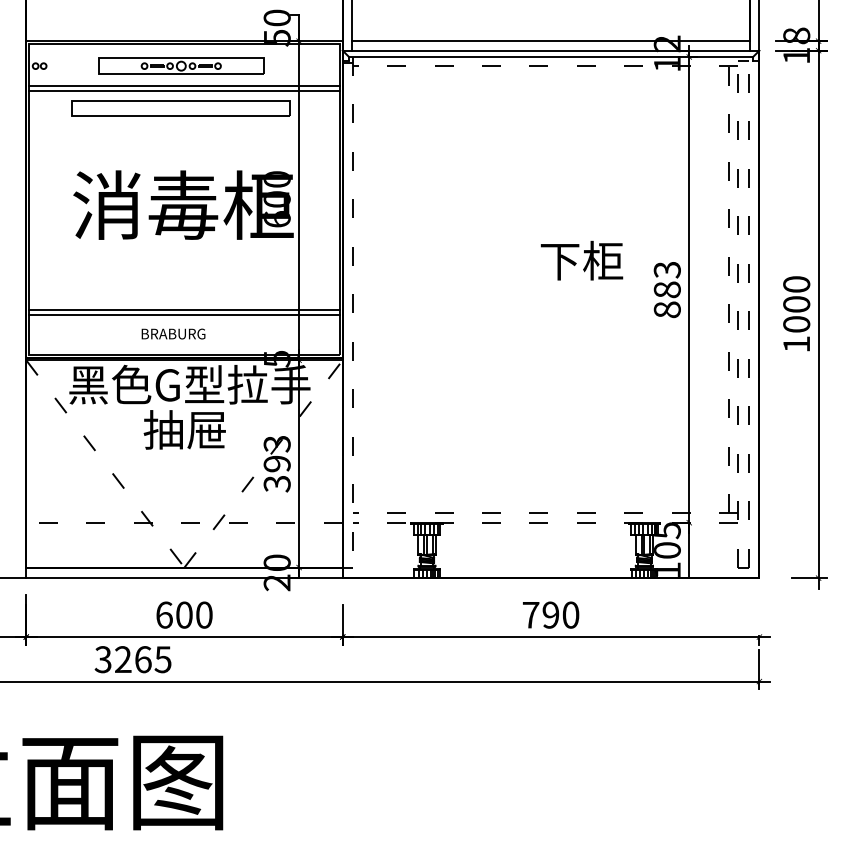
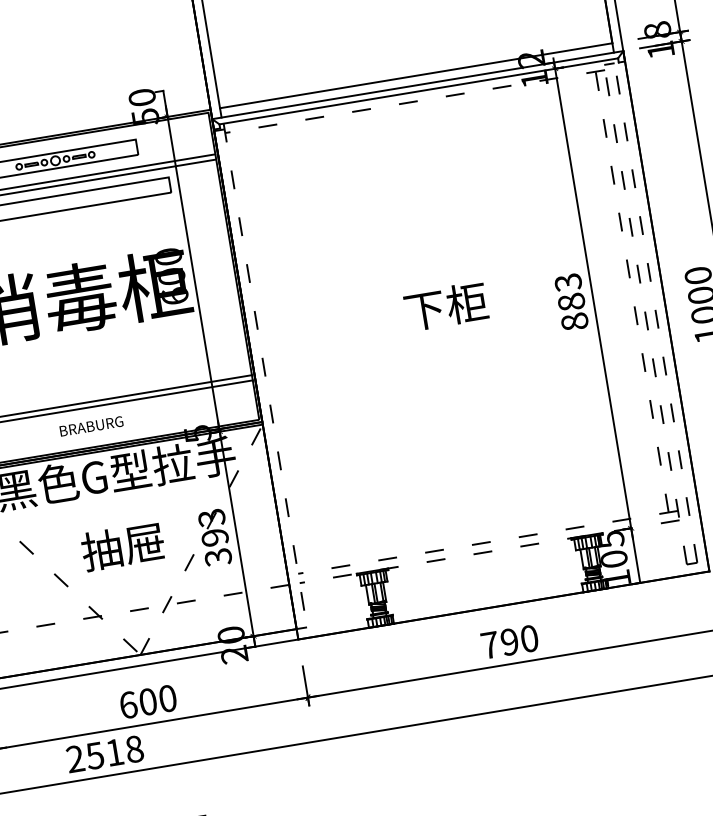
text: (581, 260) -> (445, 306), moved
text: (184, 429) -> (122, 546), moved
text: (132, 659) -> (104, 754), 3265 -> 2518

